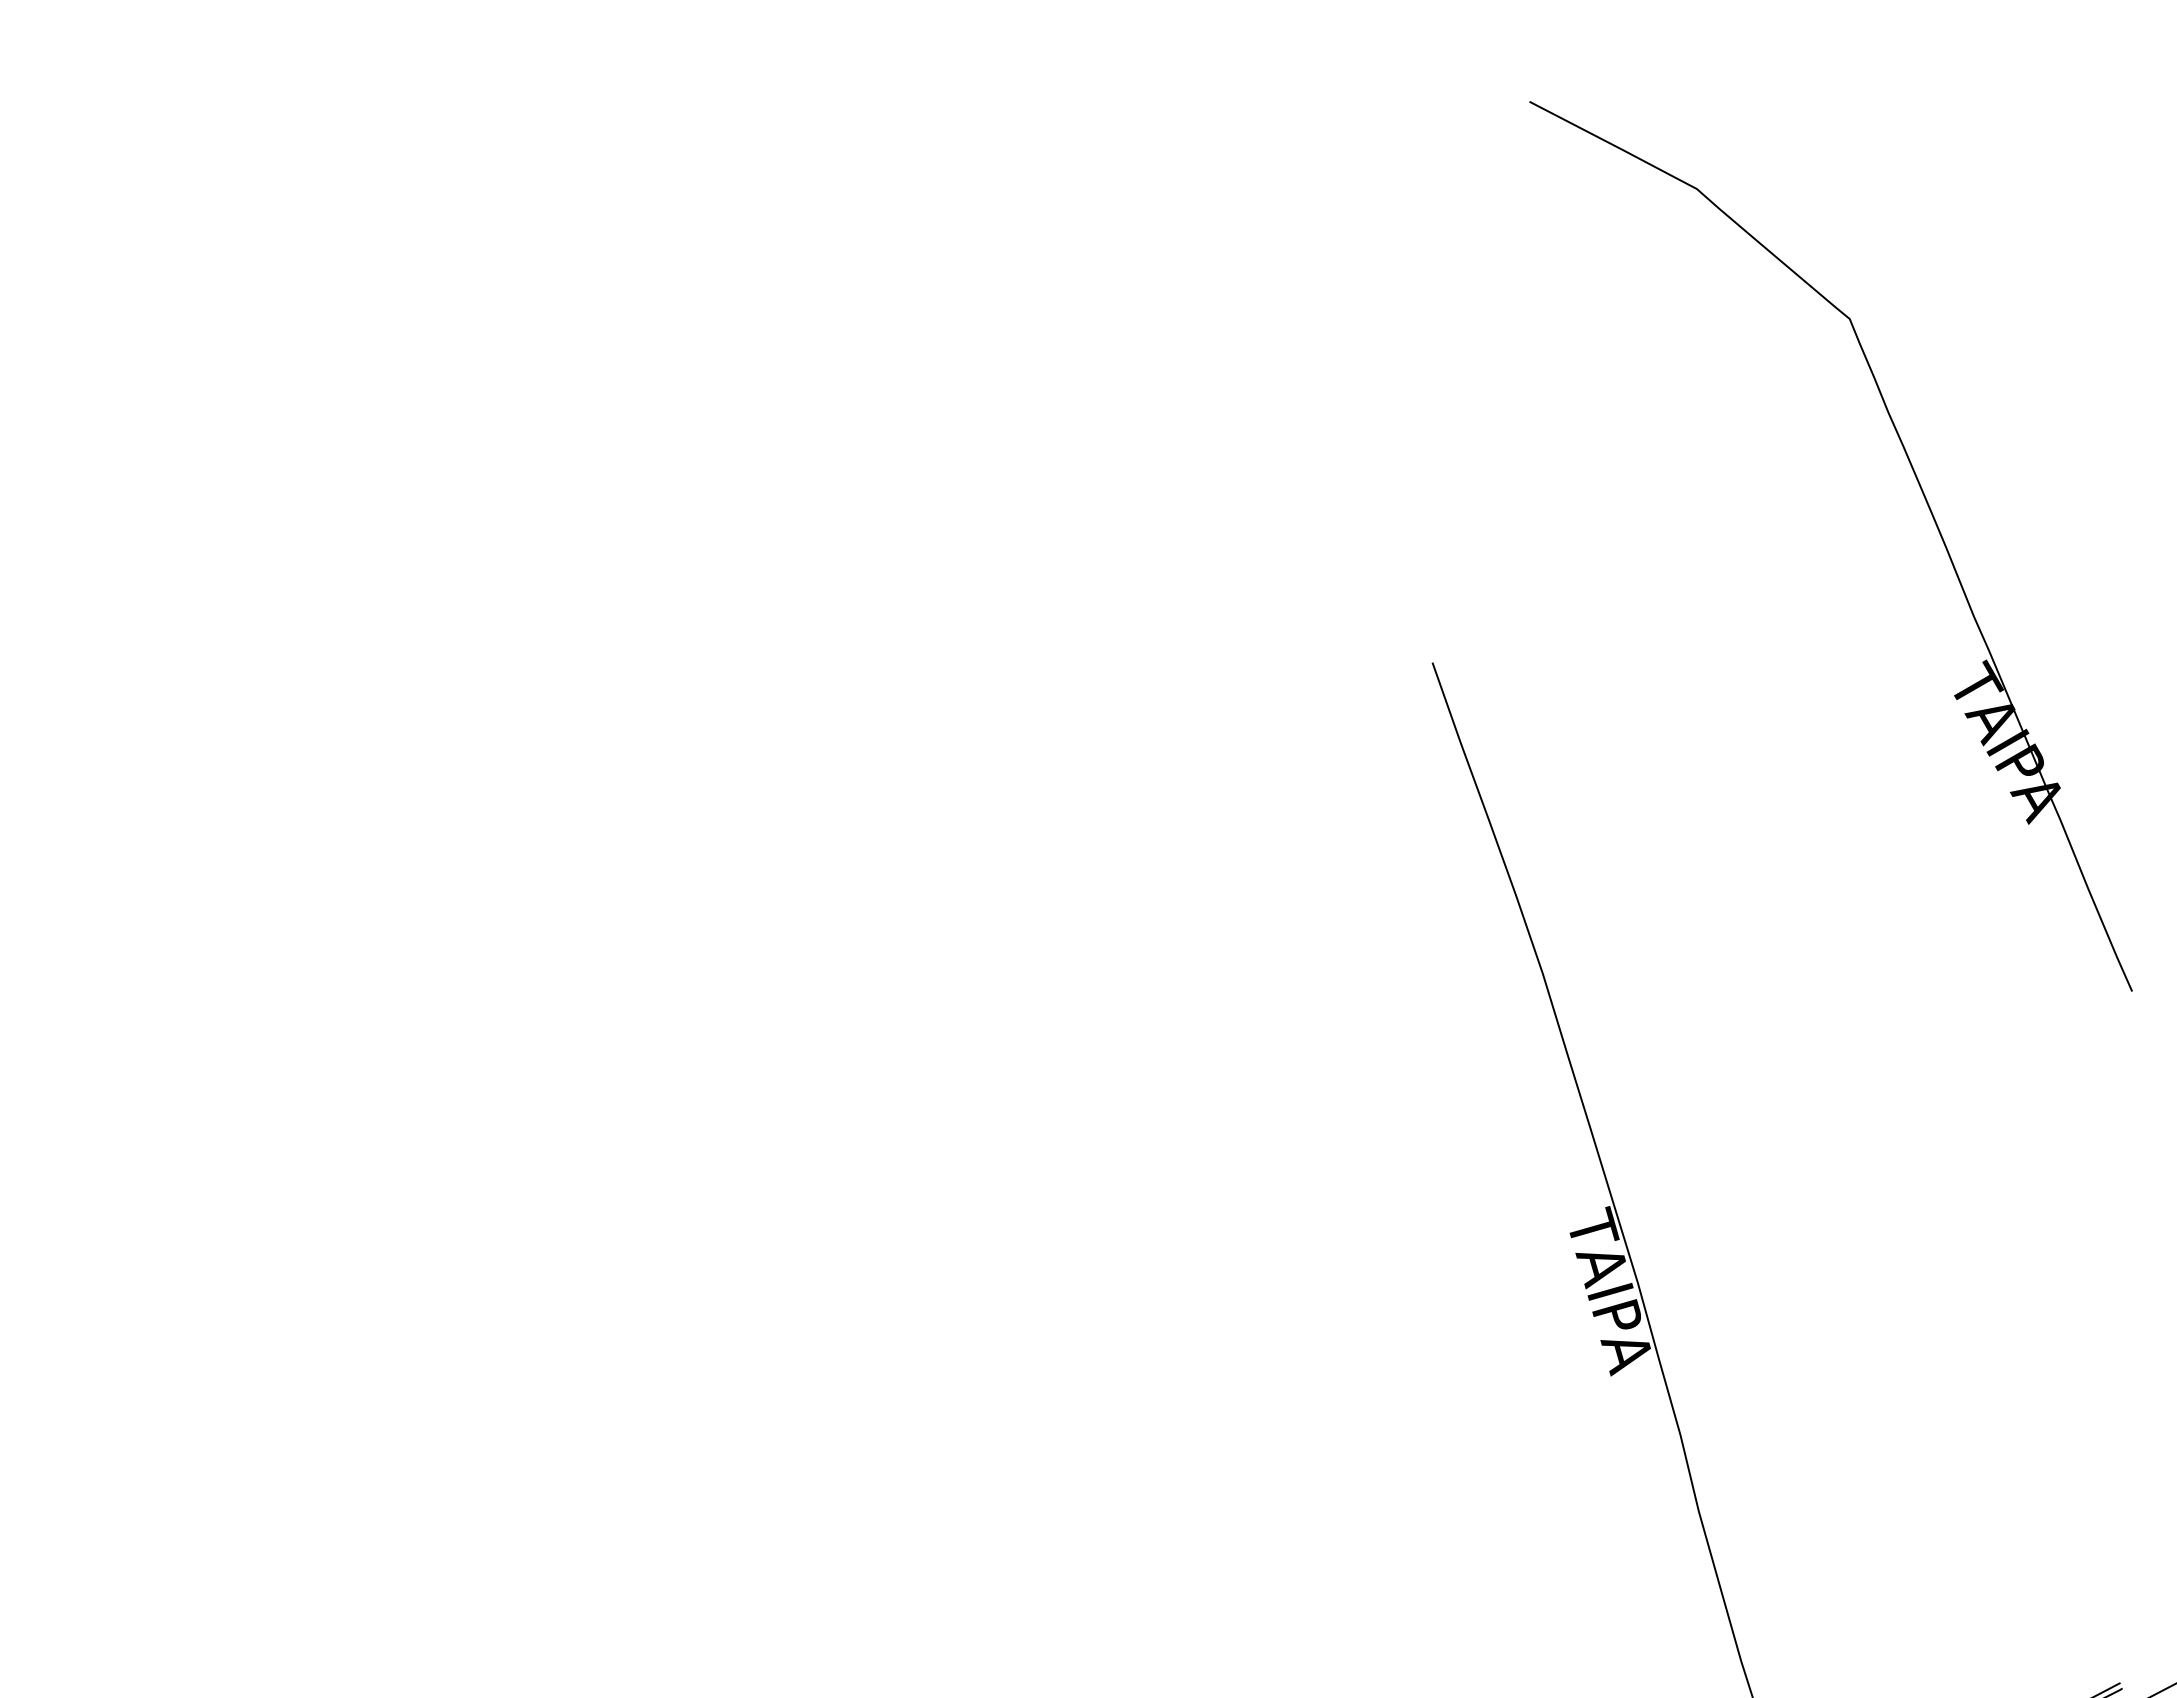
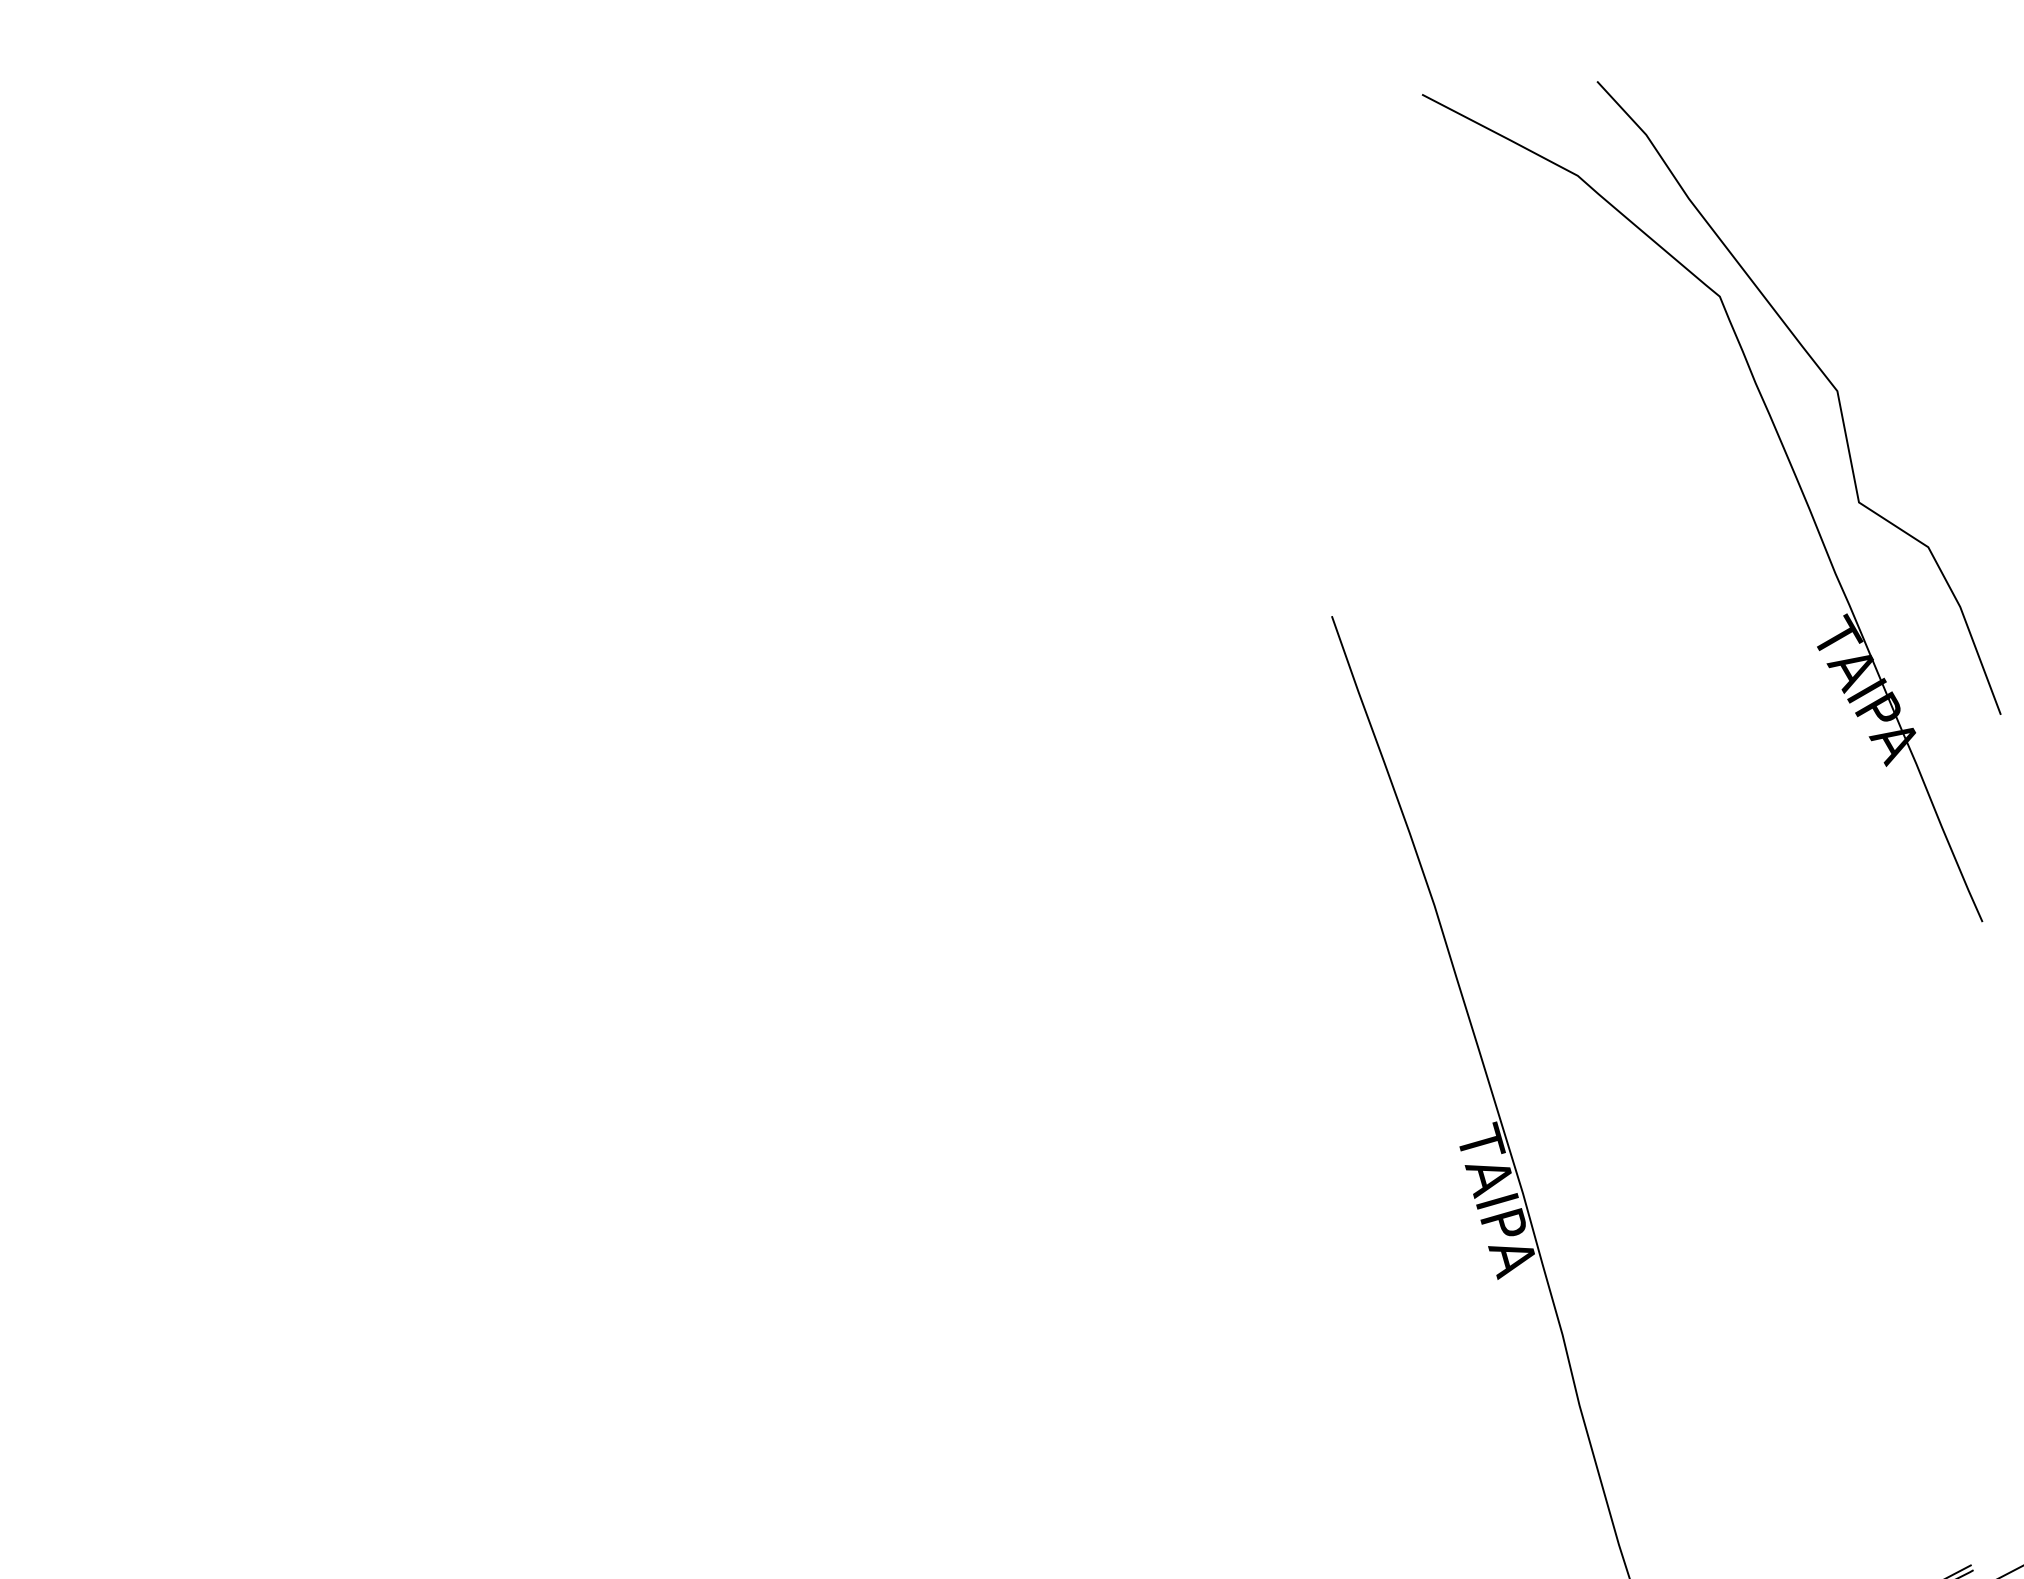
curve: (1963, 406) -> (1825, 378), added

